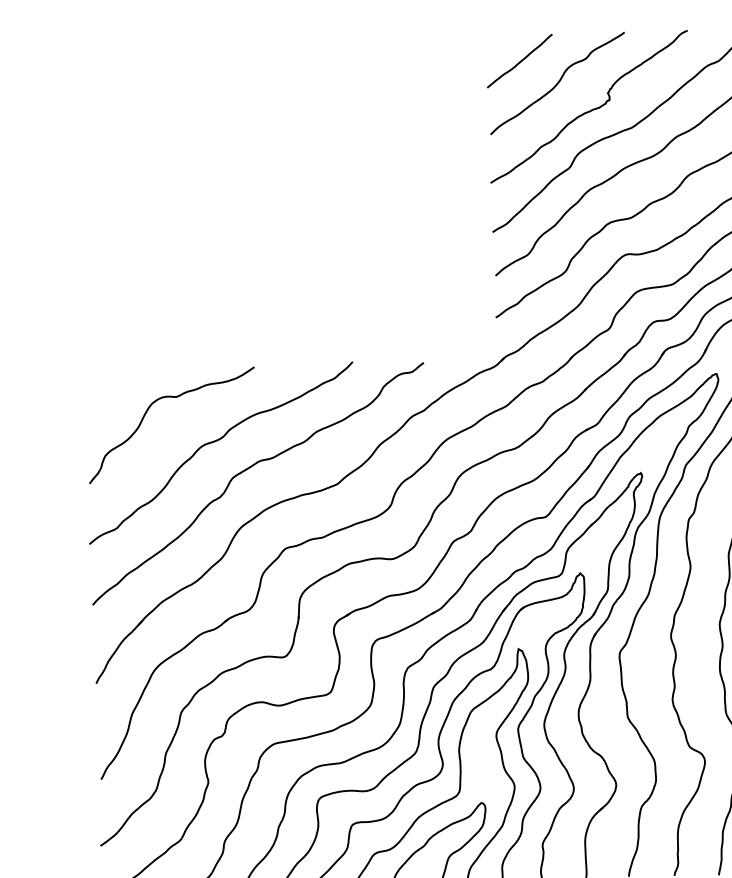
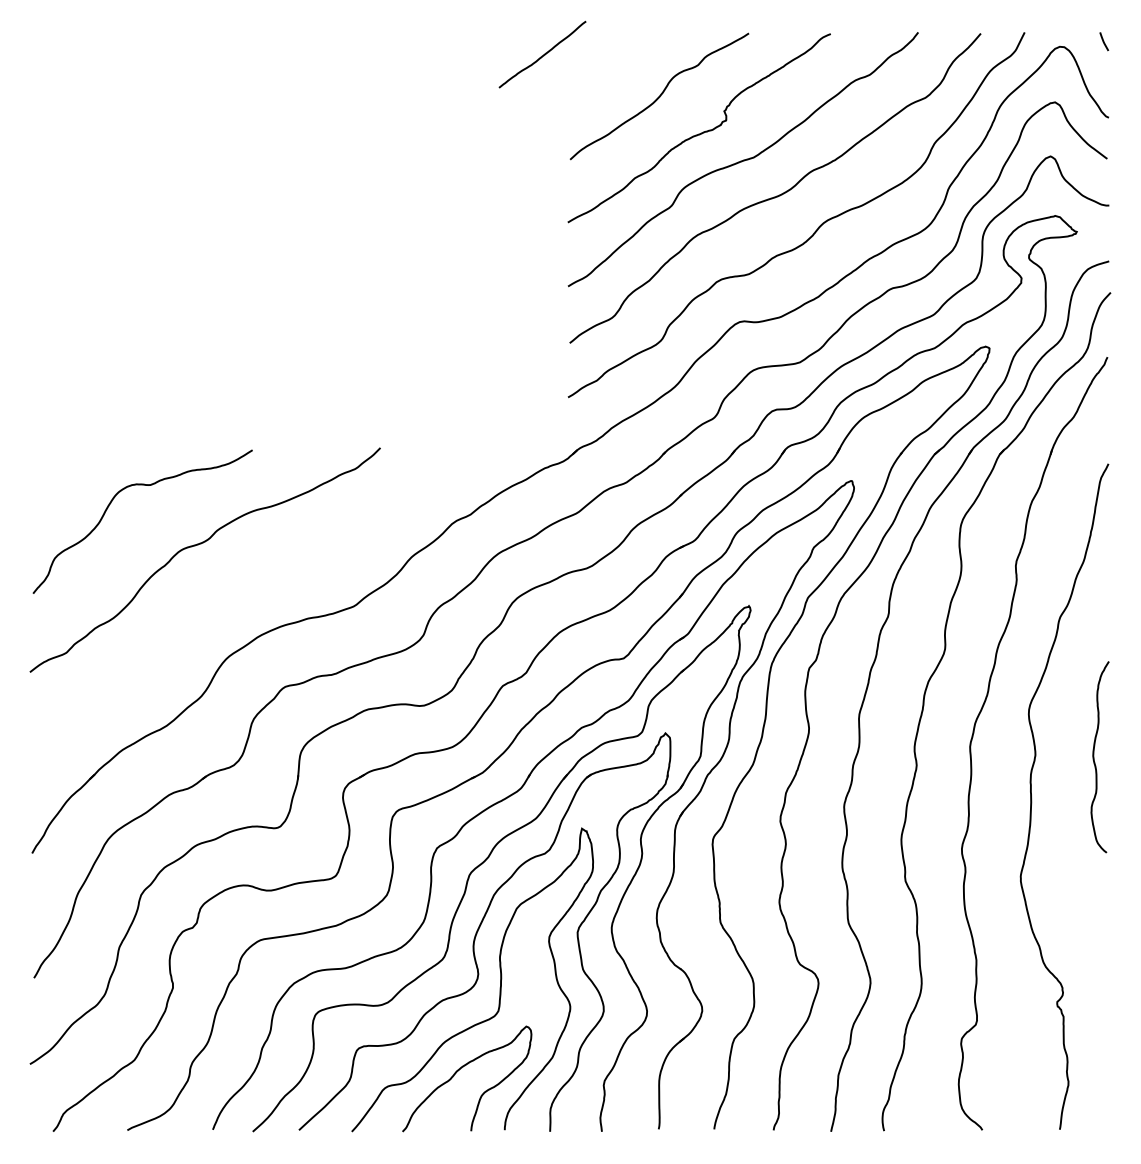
curve: (520, 60) -> (543, 54), moved
curve: (248, 469) -> (240, 582), removed

